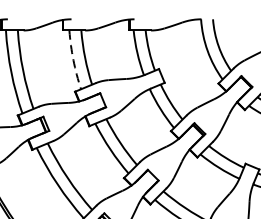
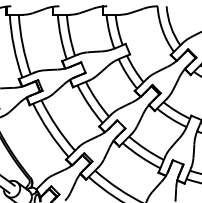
arc: (72, 60) -> (60, 37), dashed -> solid

